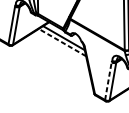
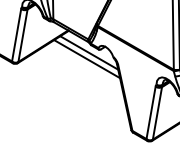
line: (61, 42) -> (86, 58), dashed -> solid
line: (108, 80) -> (151, 112), dashed -> solid

